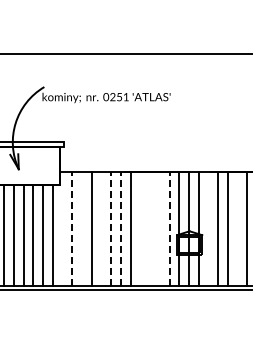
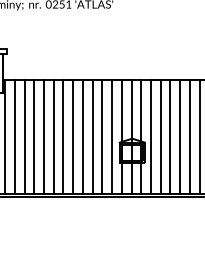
line: (62, 229) -> (5, 136), added
line: (72, 229) -> (15, 136), dashed -> solid
line: (82, 229) -> (25, 136), added
line: (101, 229) -> (44, 136), added
line: (111, 229) -> (54, 136), dashed -> solid
line: (120, 229) -> (63, 136), dashed -> solid
line: (140, 229) -> (83, 136), added
line: (150, 229) -> (93, 136), added
line: (159, 229) -> (102, 136), added
line: (169, 229) -> (112, 136), dashed -> solid
line: (208, 229) -> (151, 136), added
line: (237, 229) -> (180, 136), added

